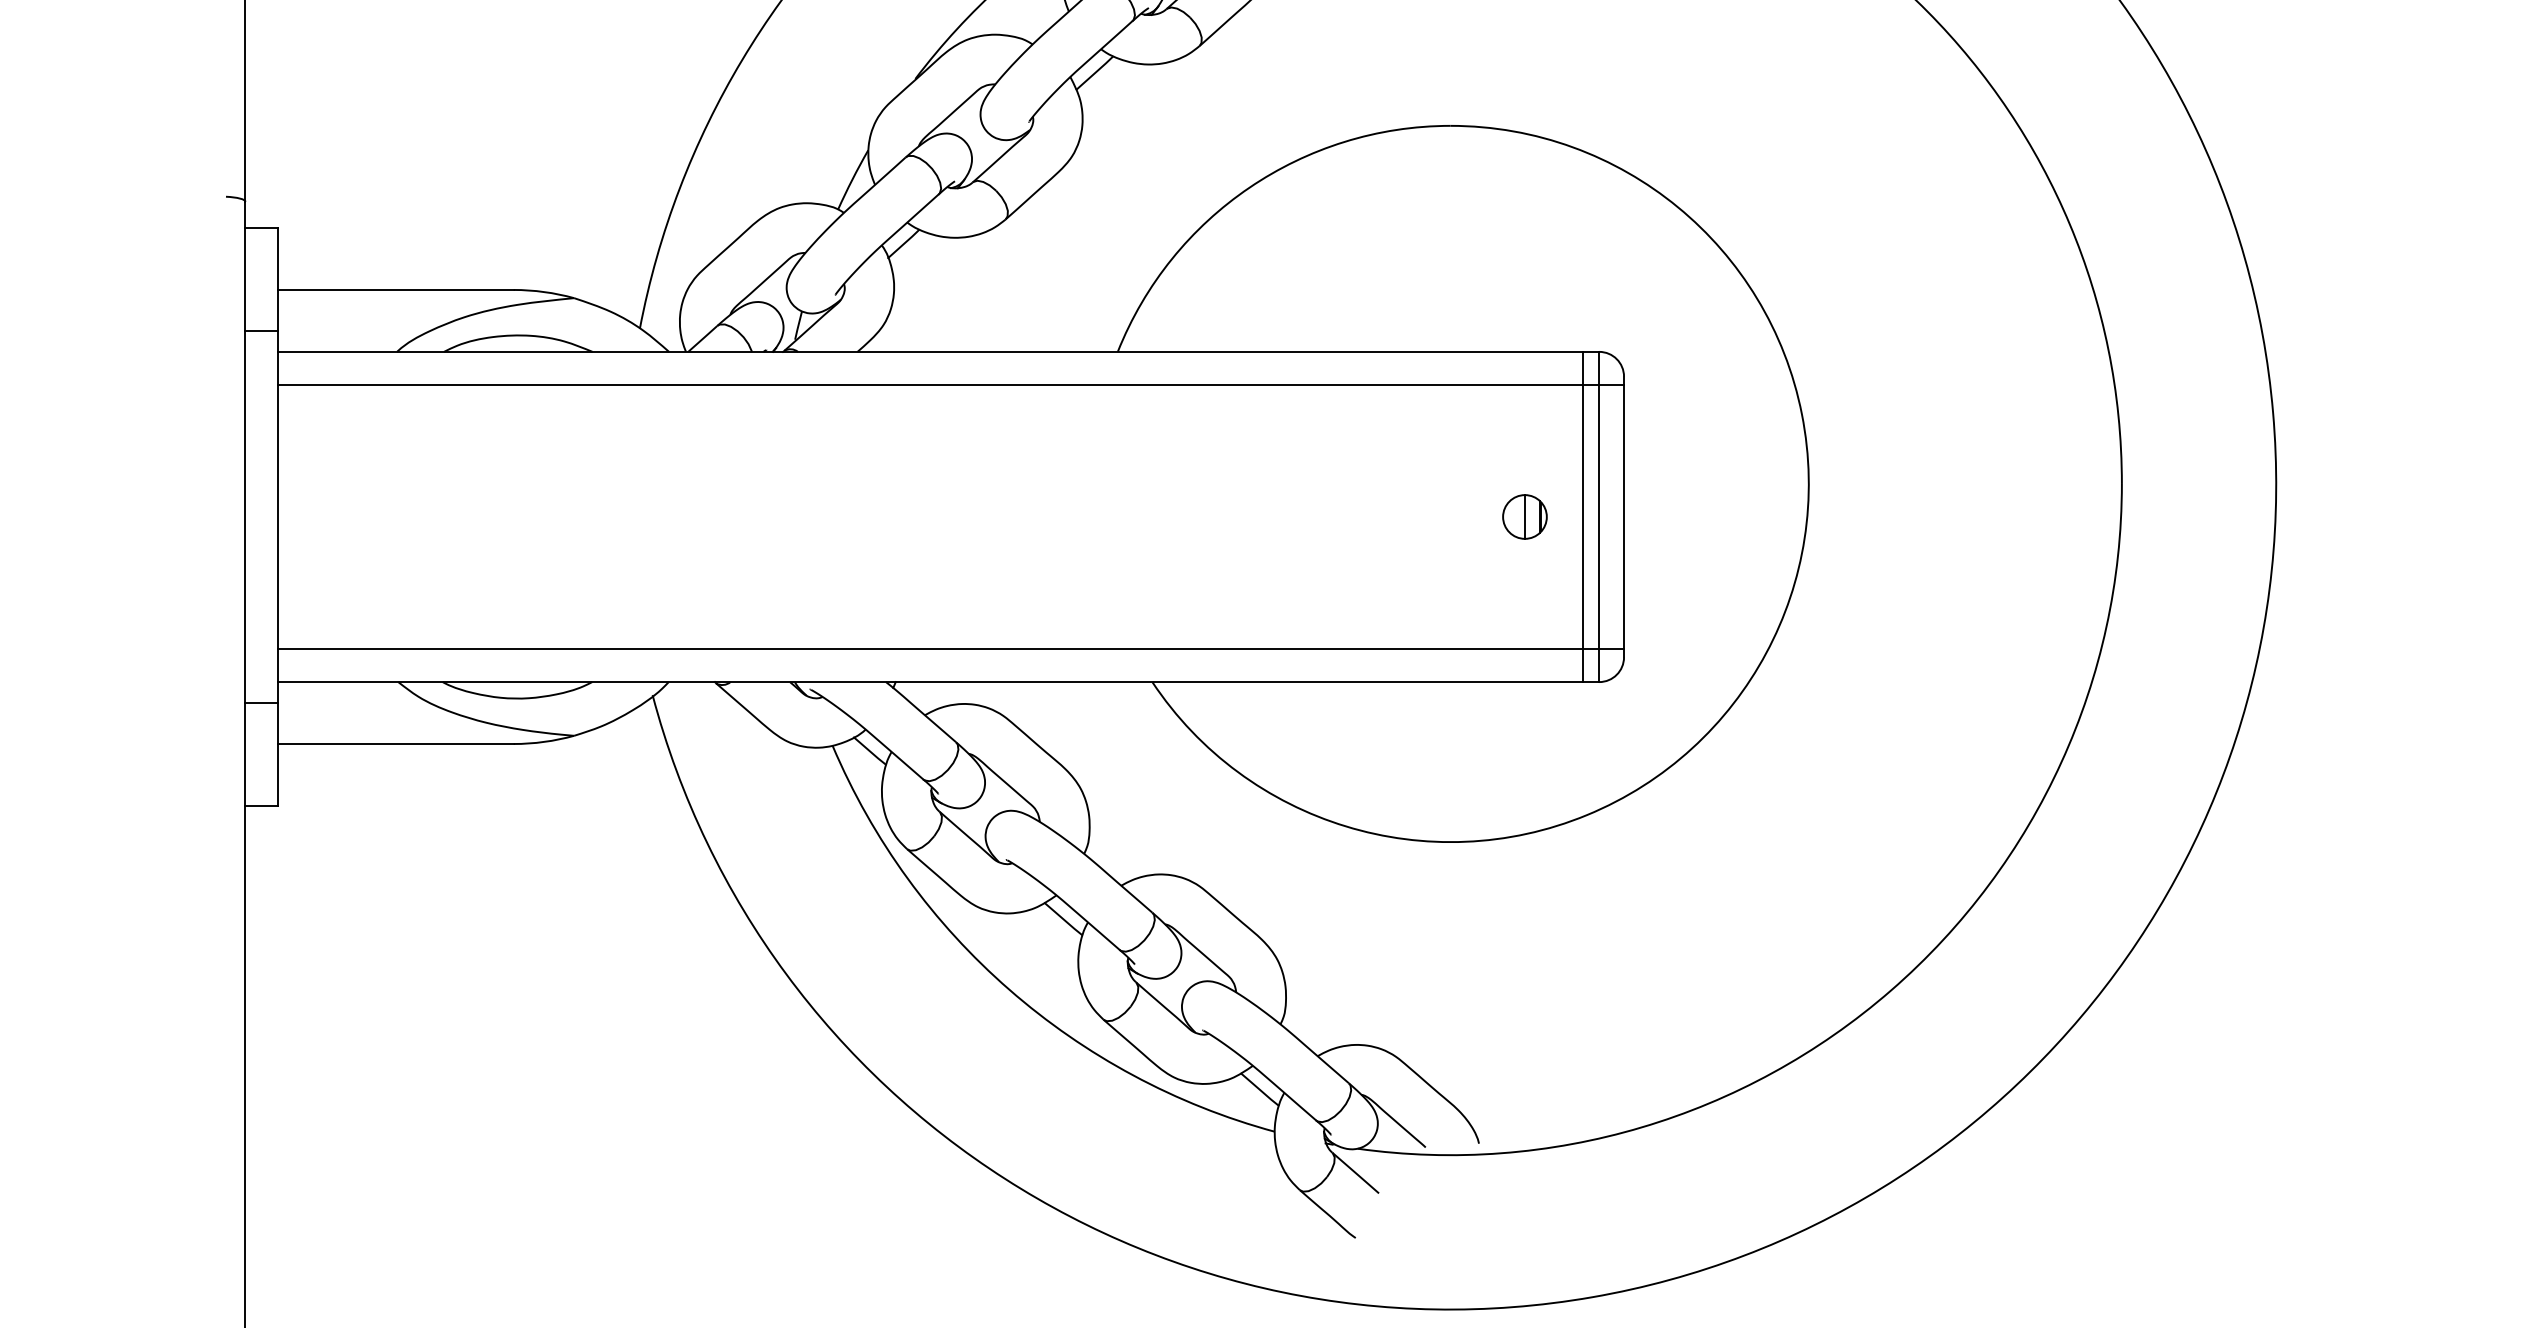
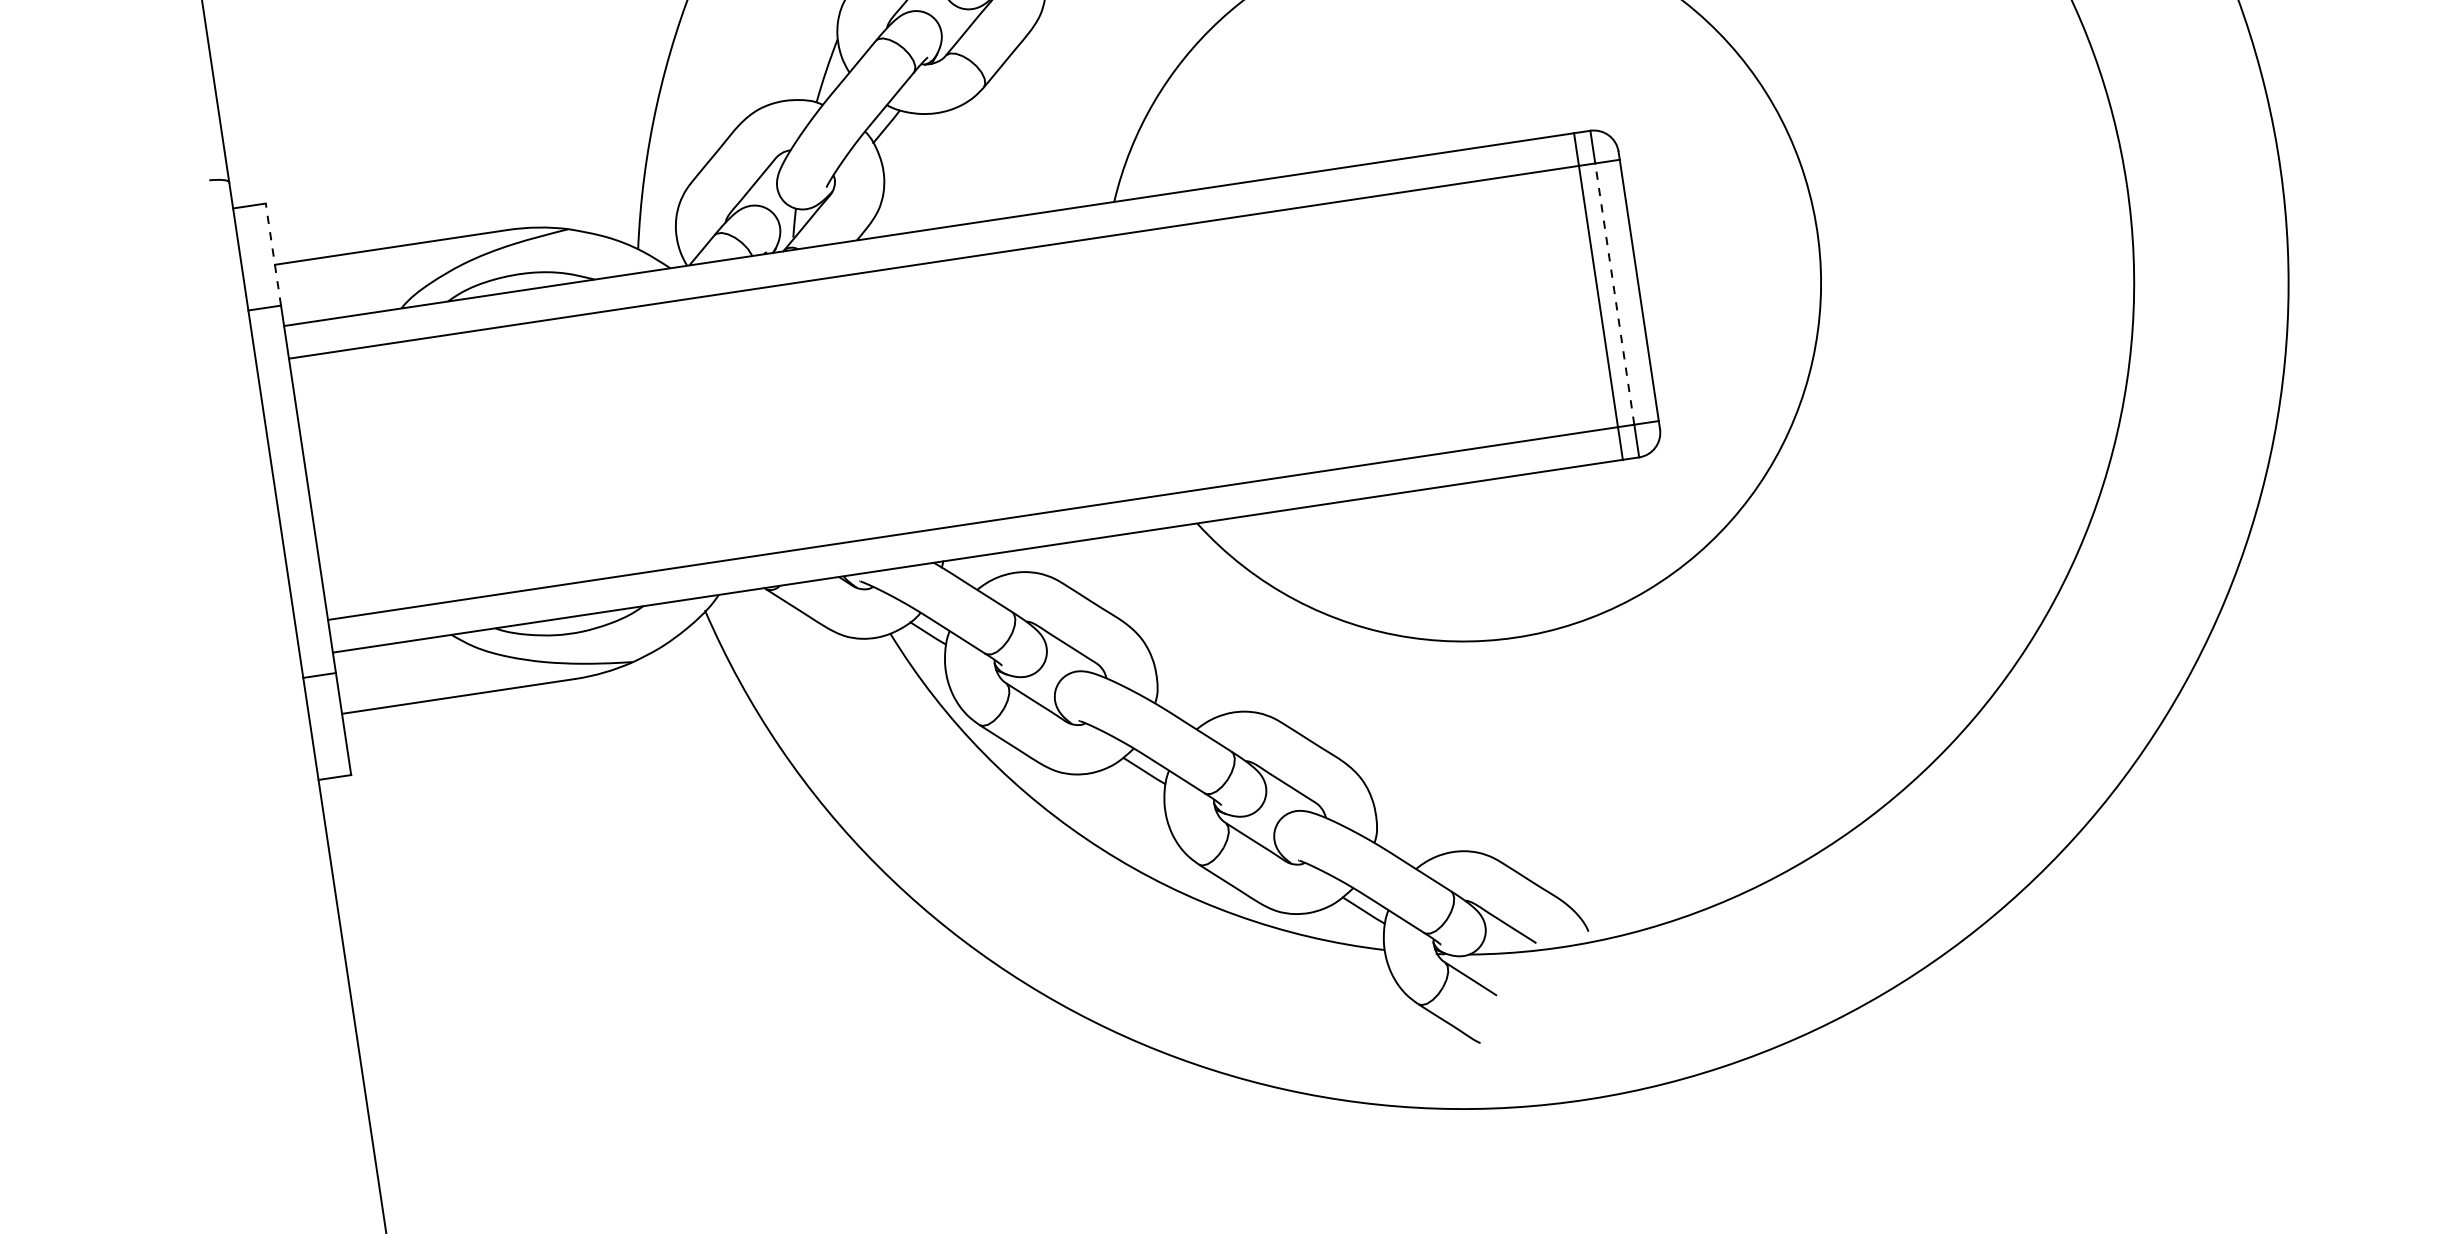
line: (278, 279) -> (273, 254), solid -> dashed
part: (1524, 516) -> (1540, 304), removed
line: (1599, 516) -> (1614, 293), solid -> dashed

